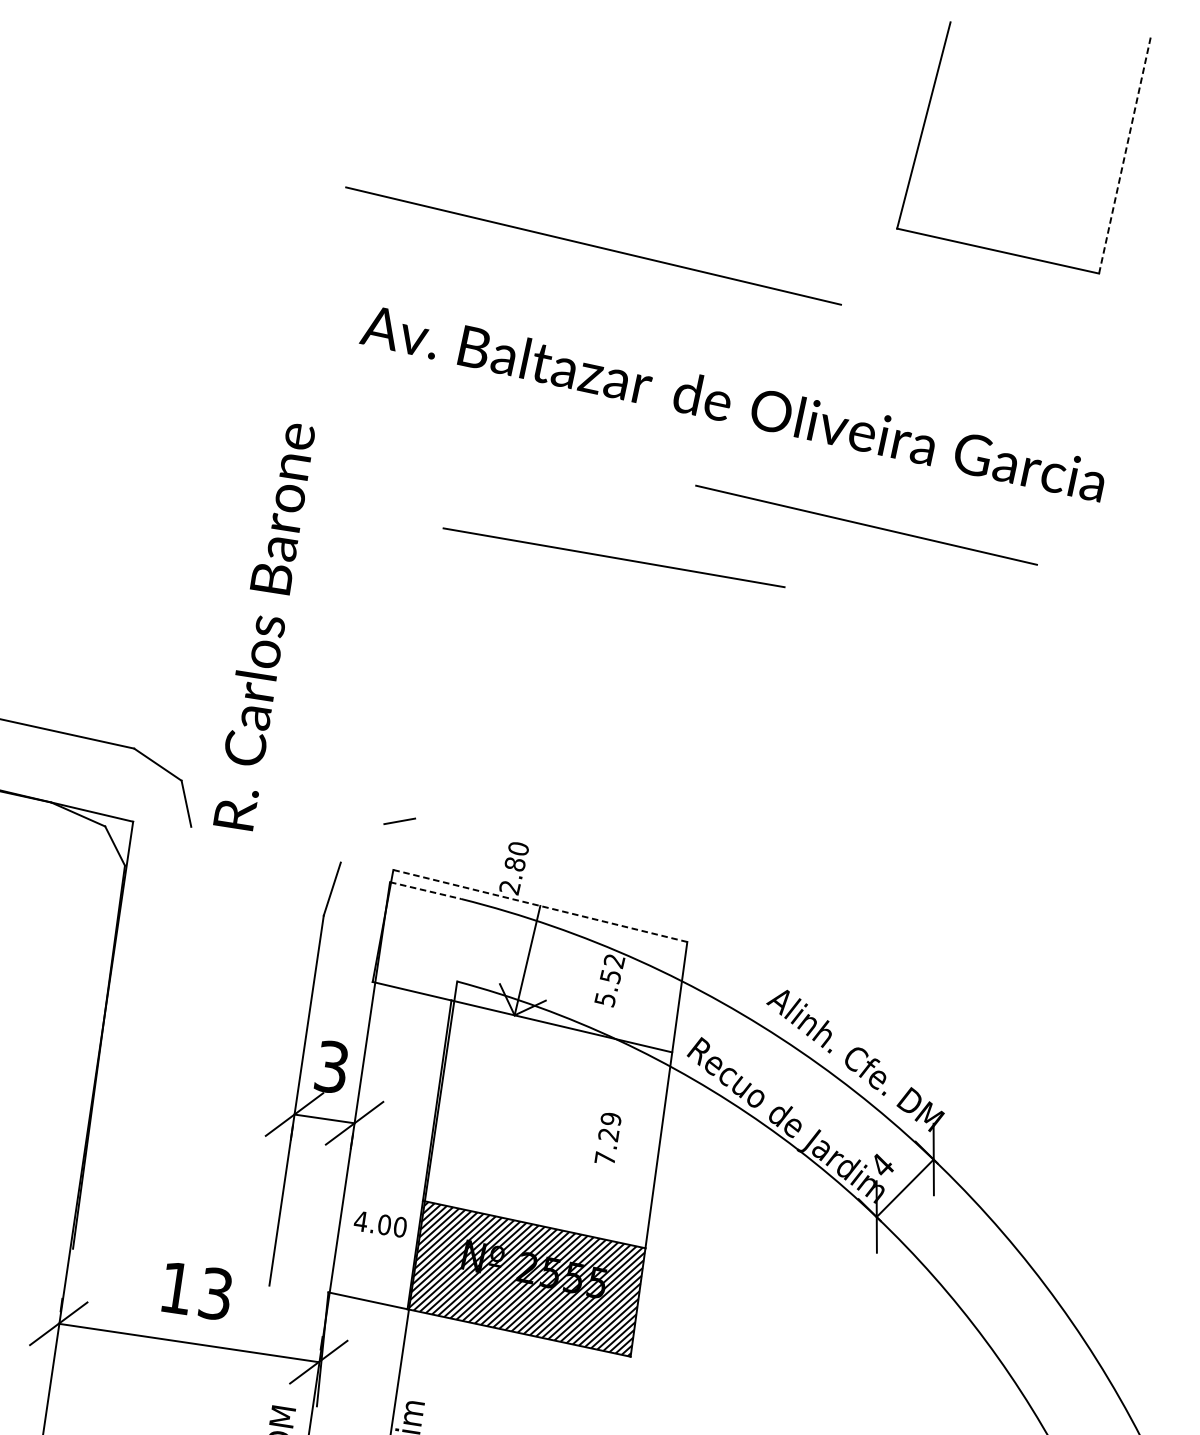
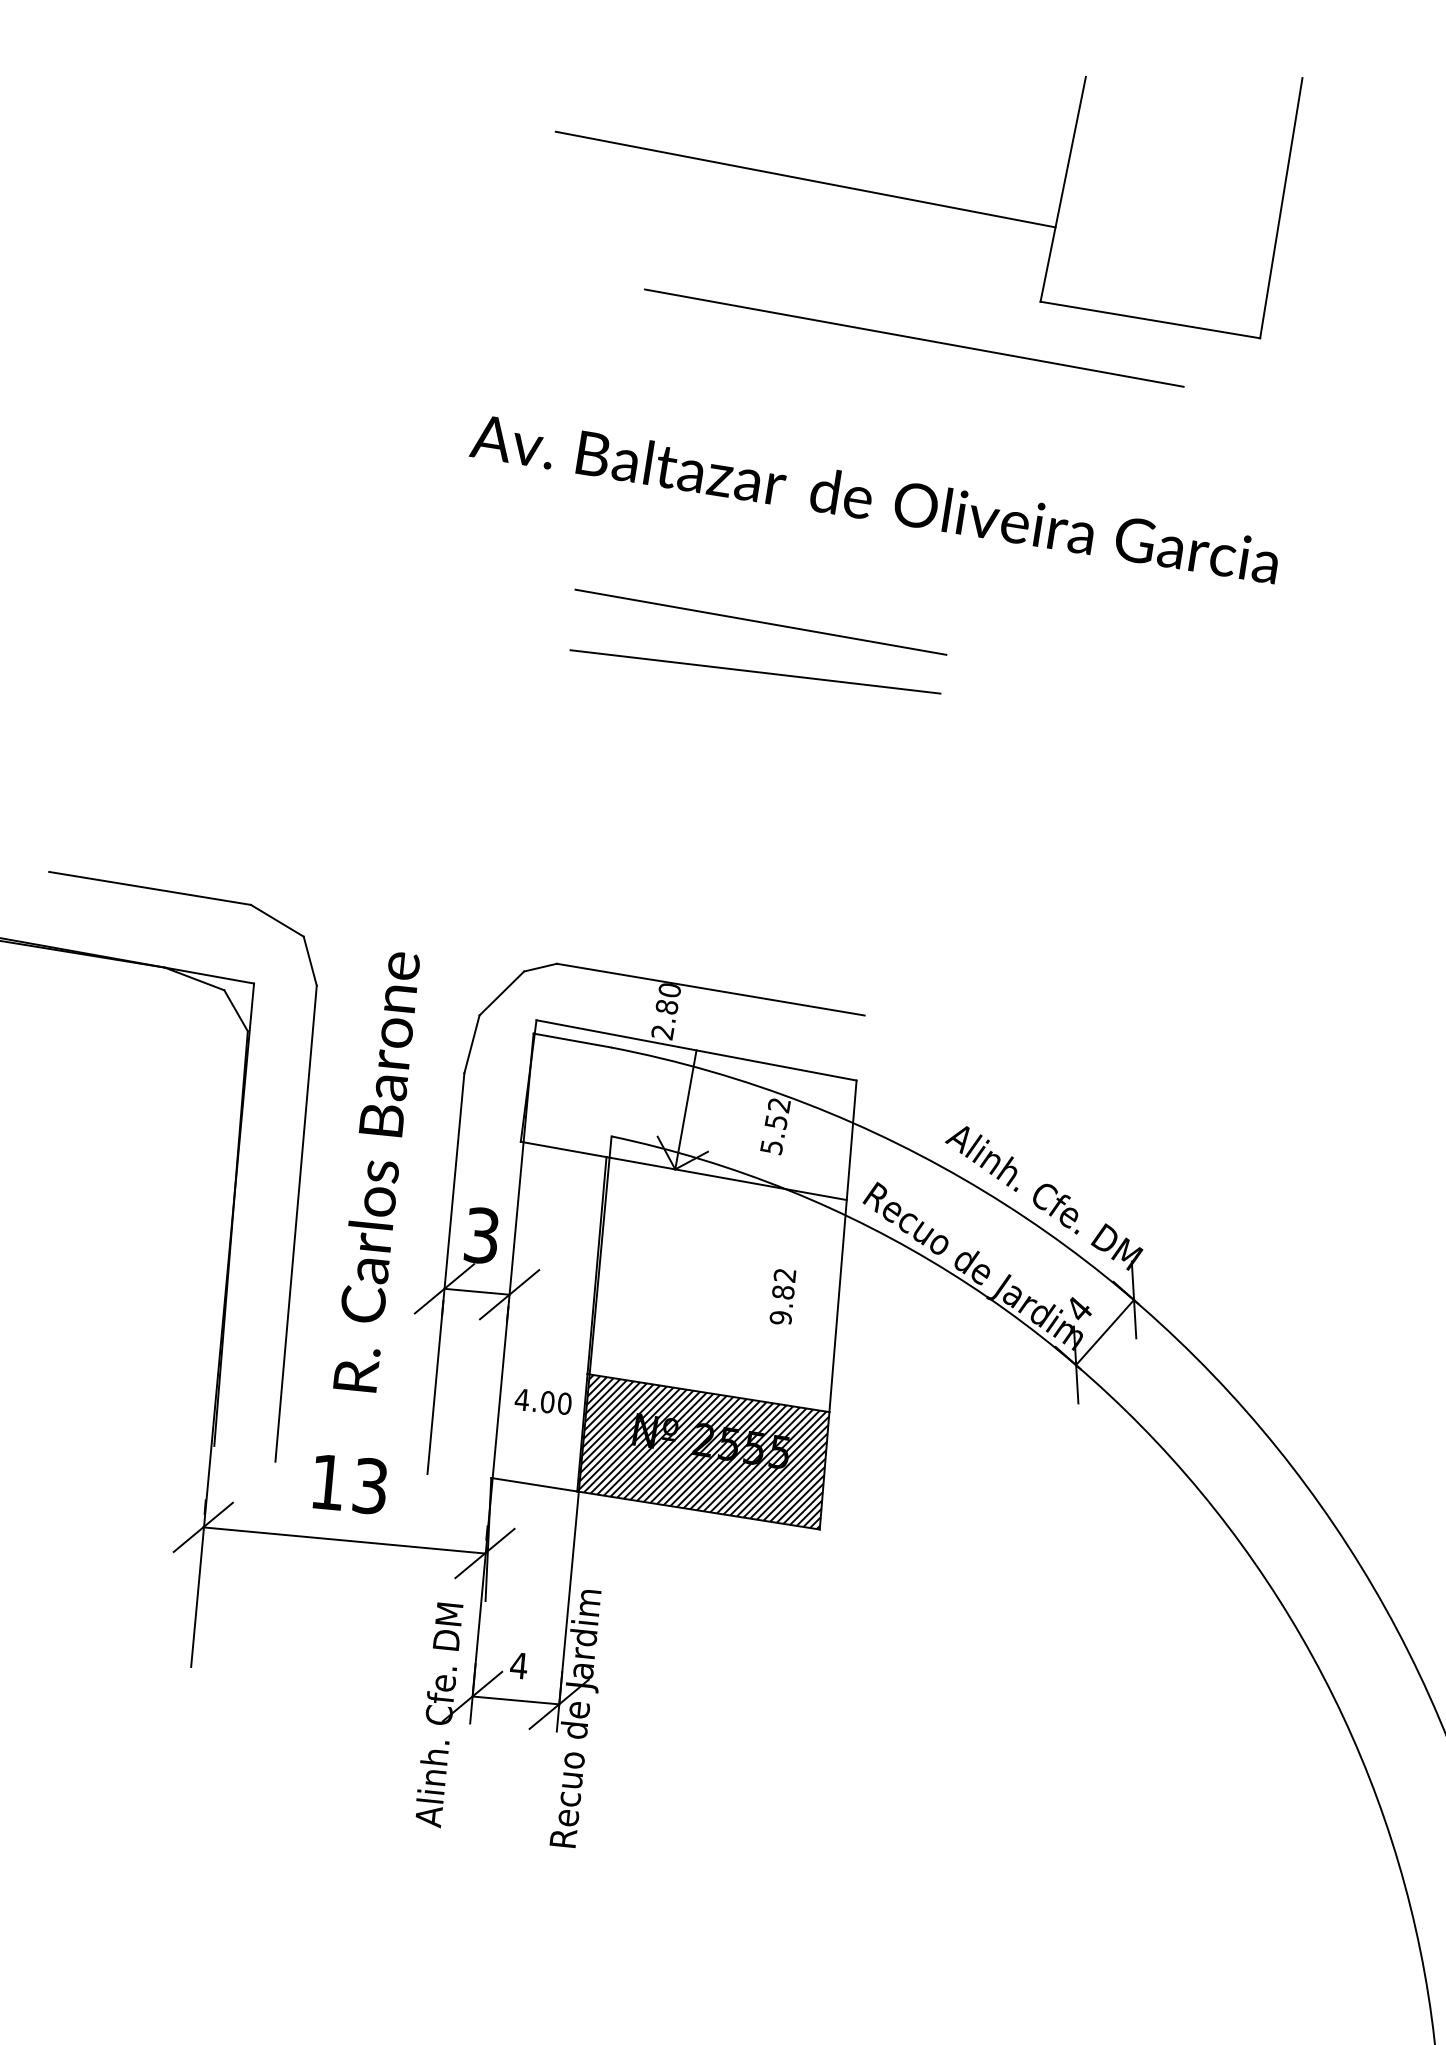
line: (685, 103) -> (805, 179), added
line: (1125, 154) -> (1281, 208), dashed -> solid
line: (593, 245) -> (914, 337), moved
line: (866, 524) -> (760, 621), moved
text: (264, 626) -> (376, 1172), moved
line: (362, 843) -> (501, 993), added
line: (556, 850) -> (710, 989), added
line: (425, 890) -> (572, 1040), dashed -> solid
line: (540, 906) -> (696, 1050), dashed -> solid
line: (159, 1046) -> (295, 1223), added
text: (607, 1138) -> (782, 1296), 7.29 -> 9.82

